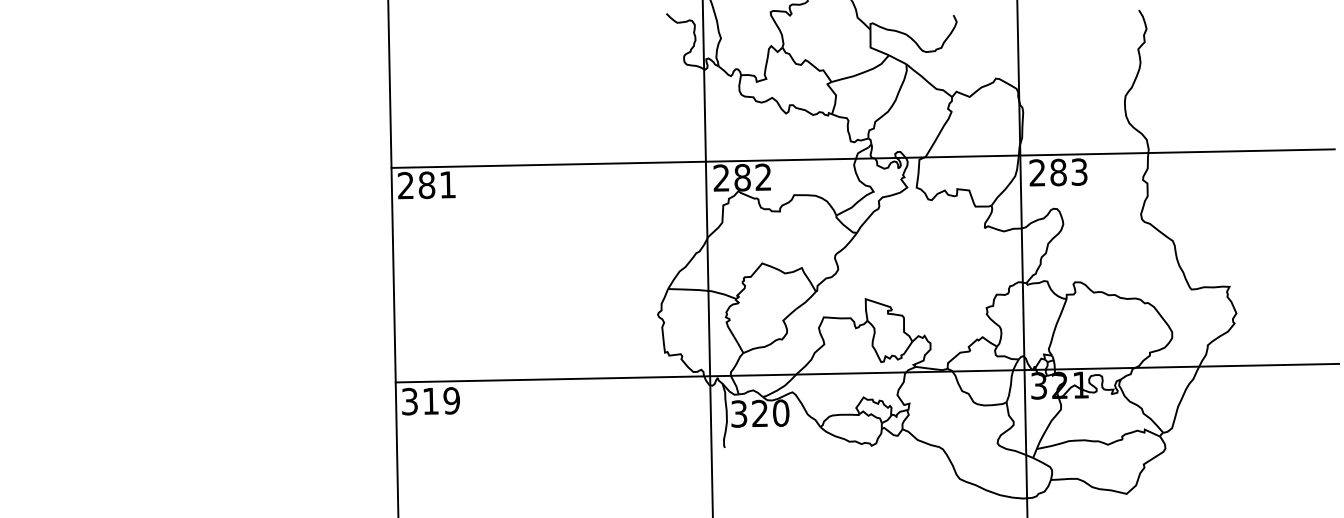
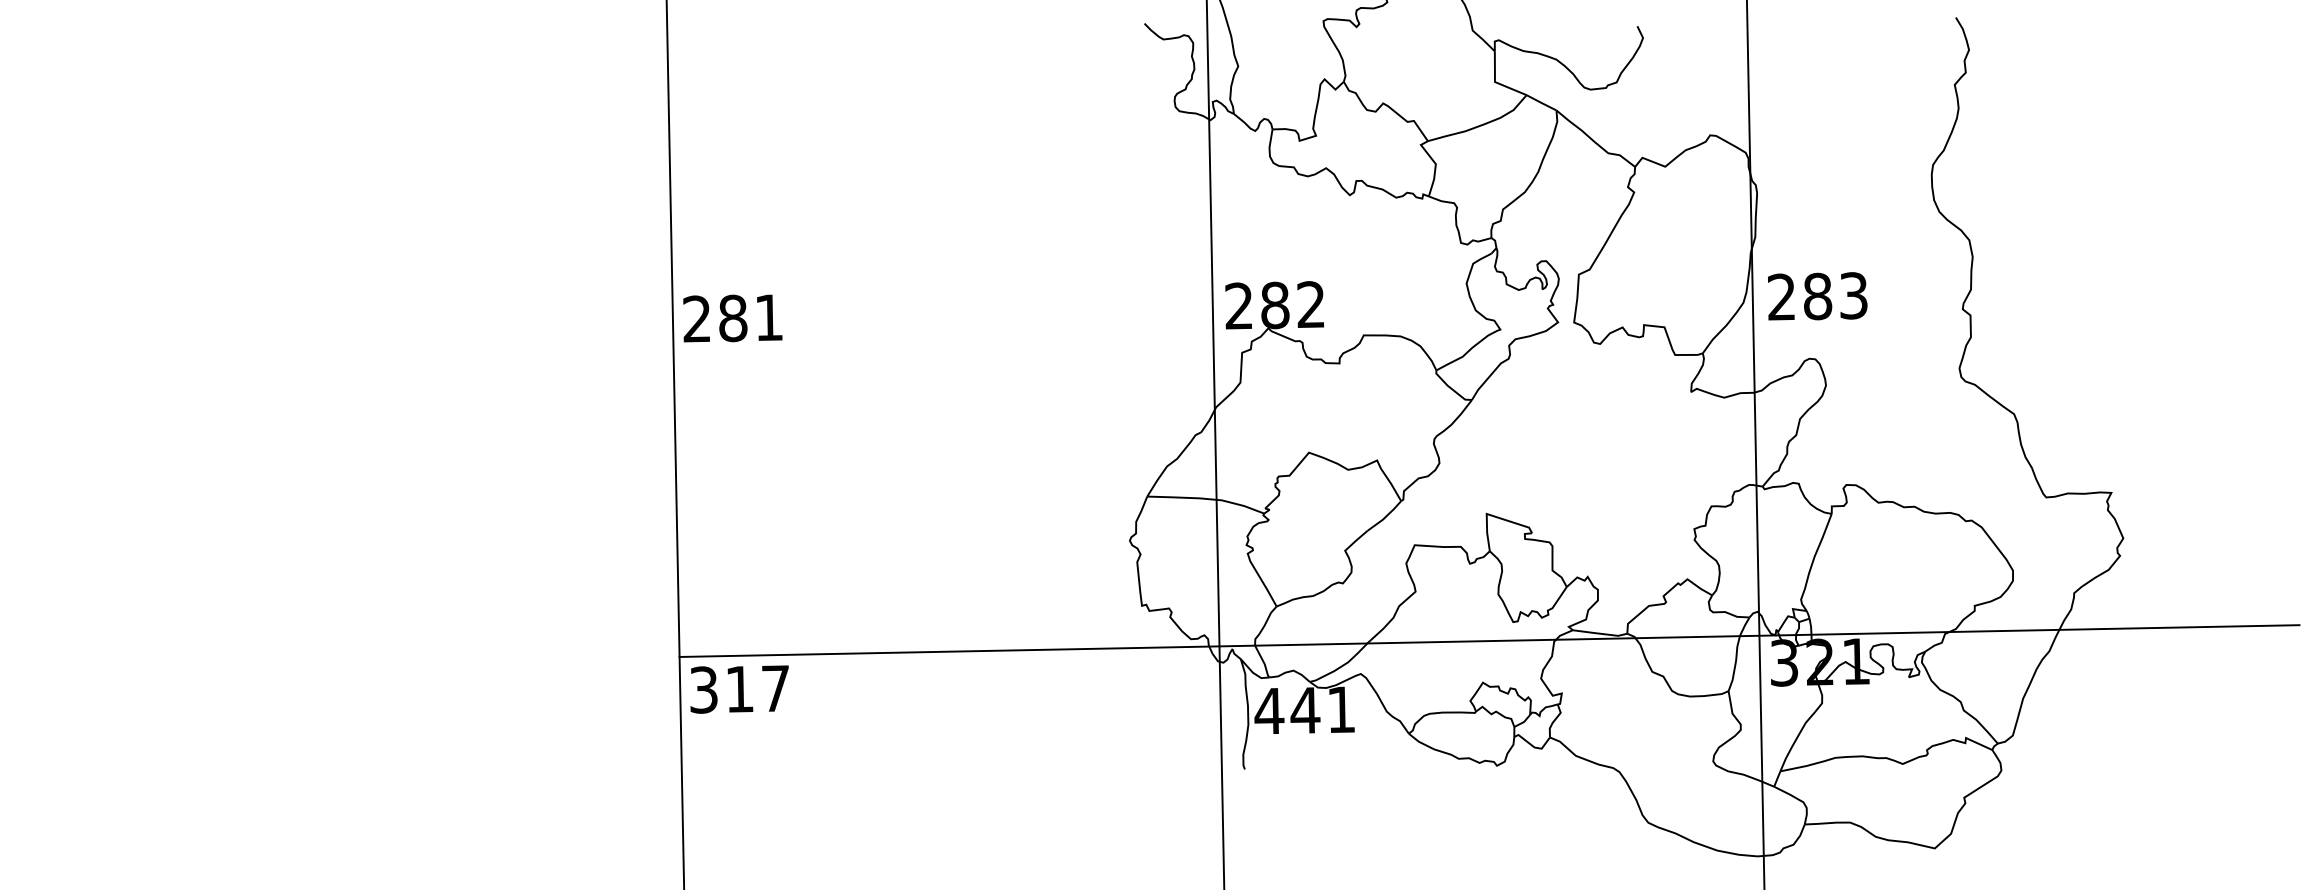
line: (862, 158) -> (1481, 272), removed
text: (451, 400) -> (775, 687), 319 -> 317
text: (759, 413) -> (1304, 710), 320 -> 441

